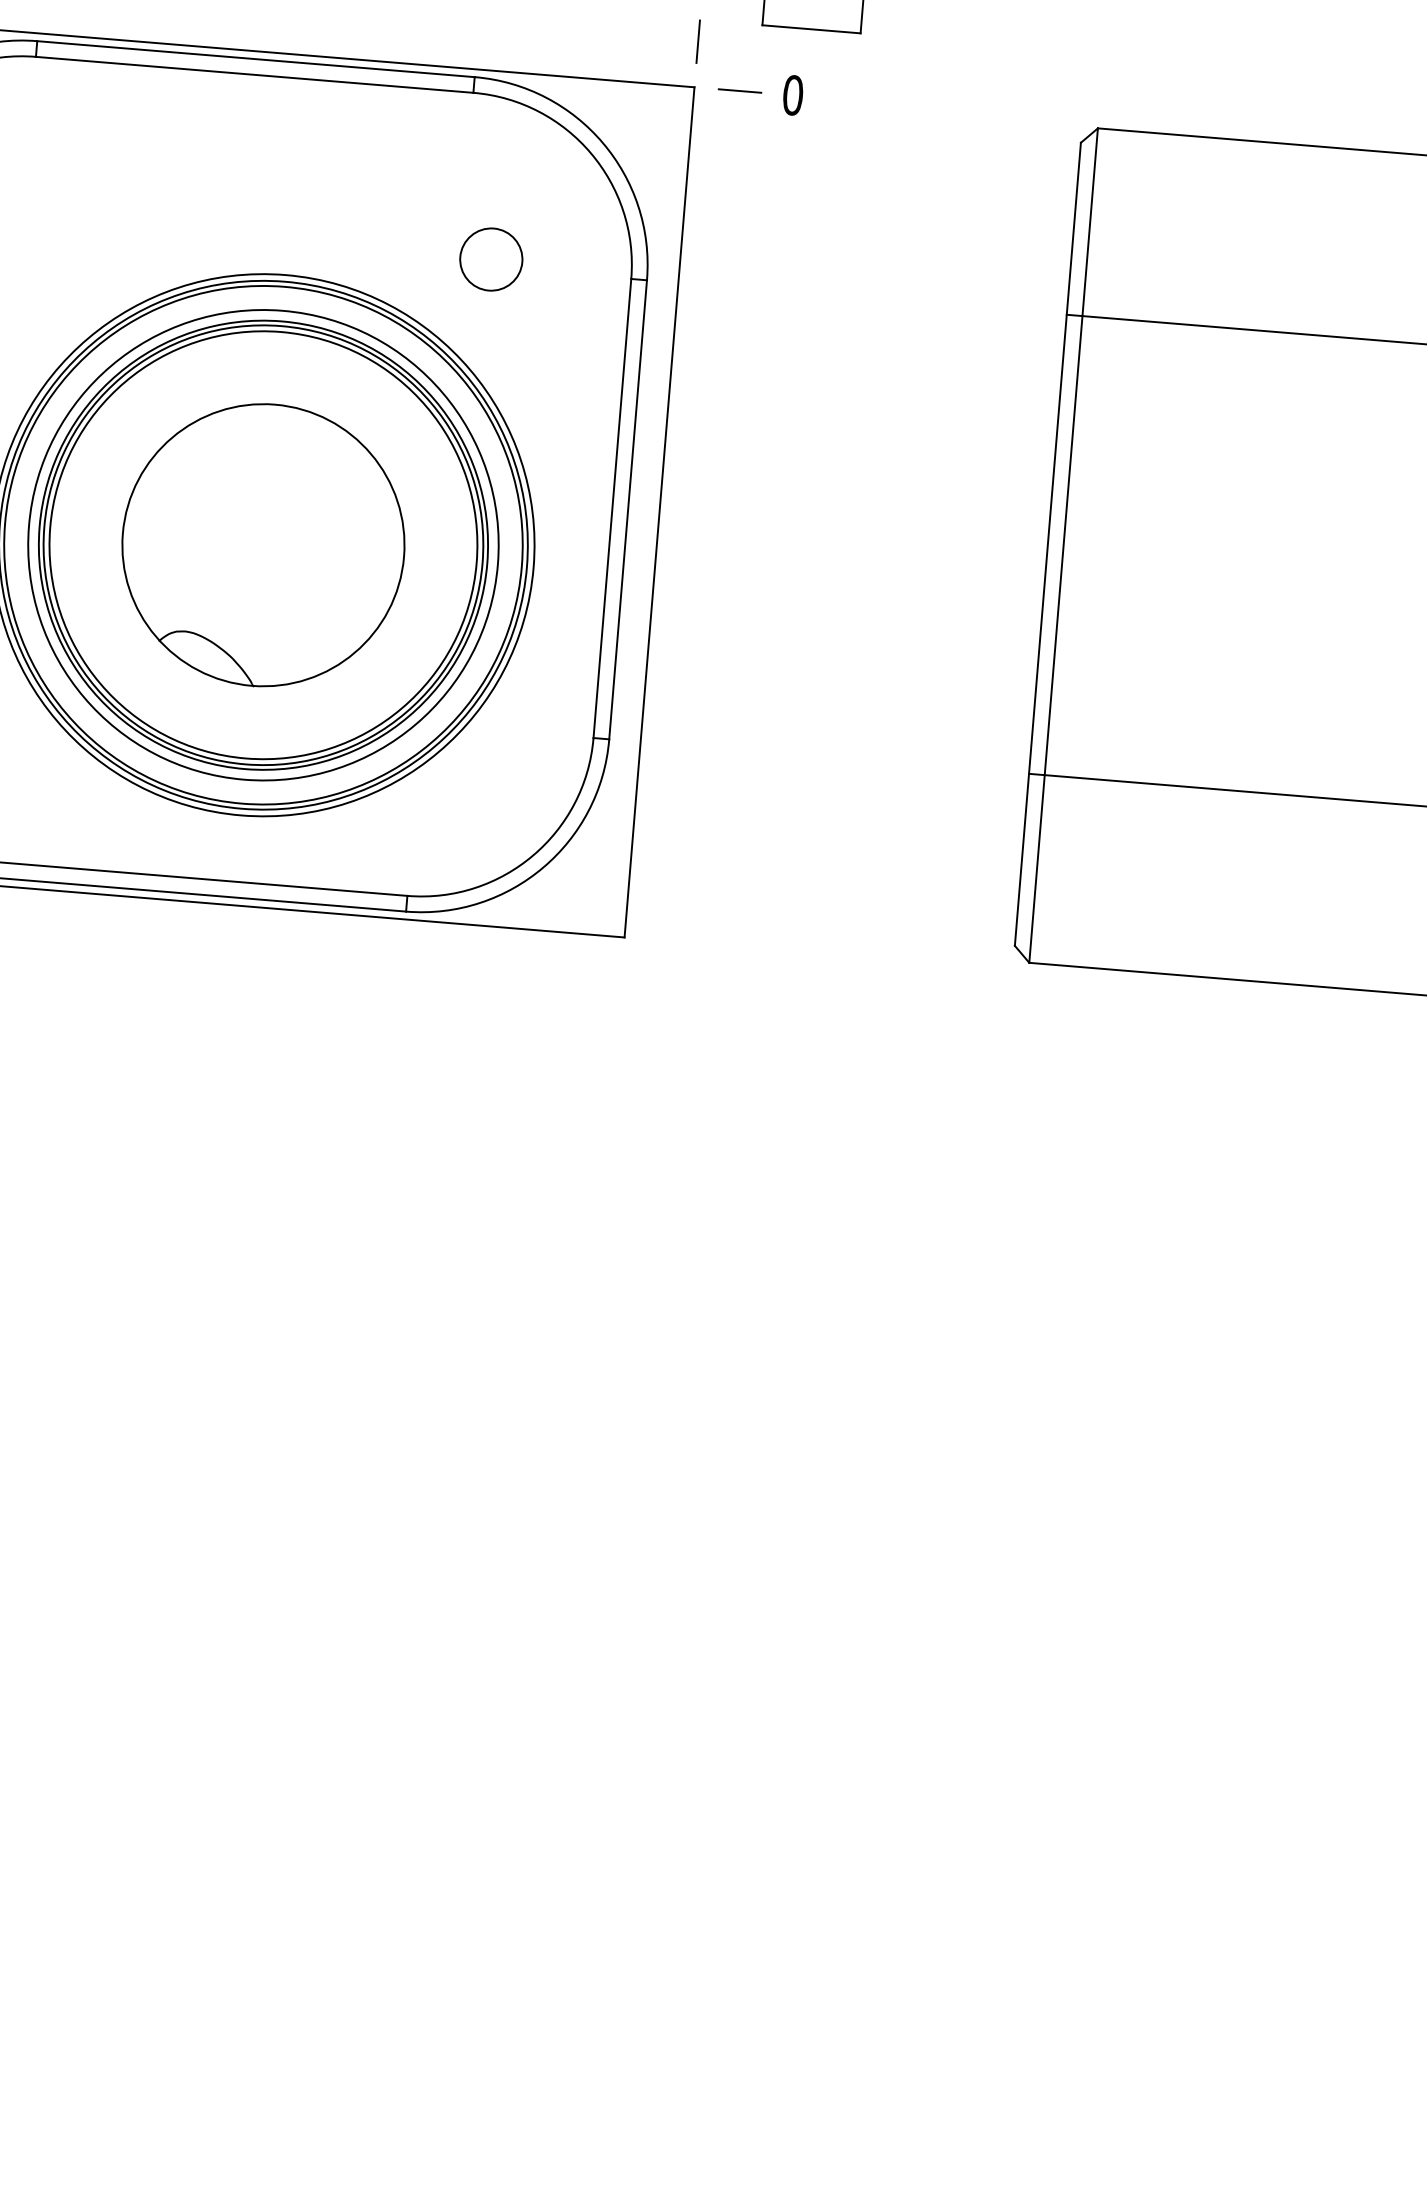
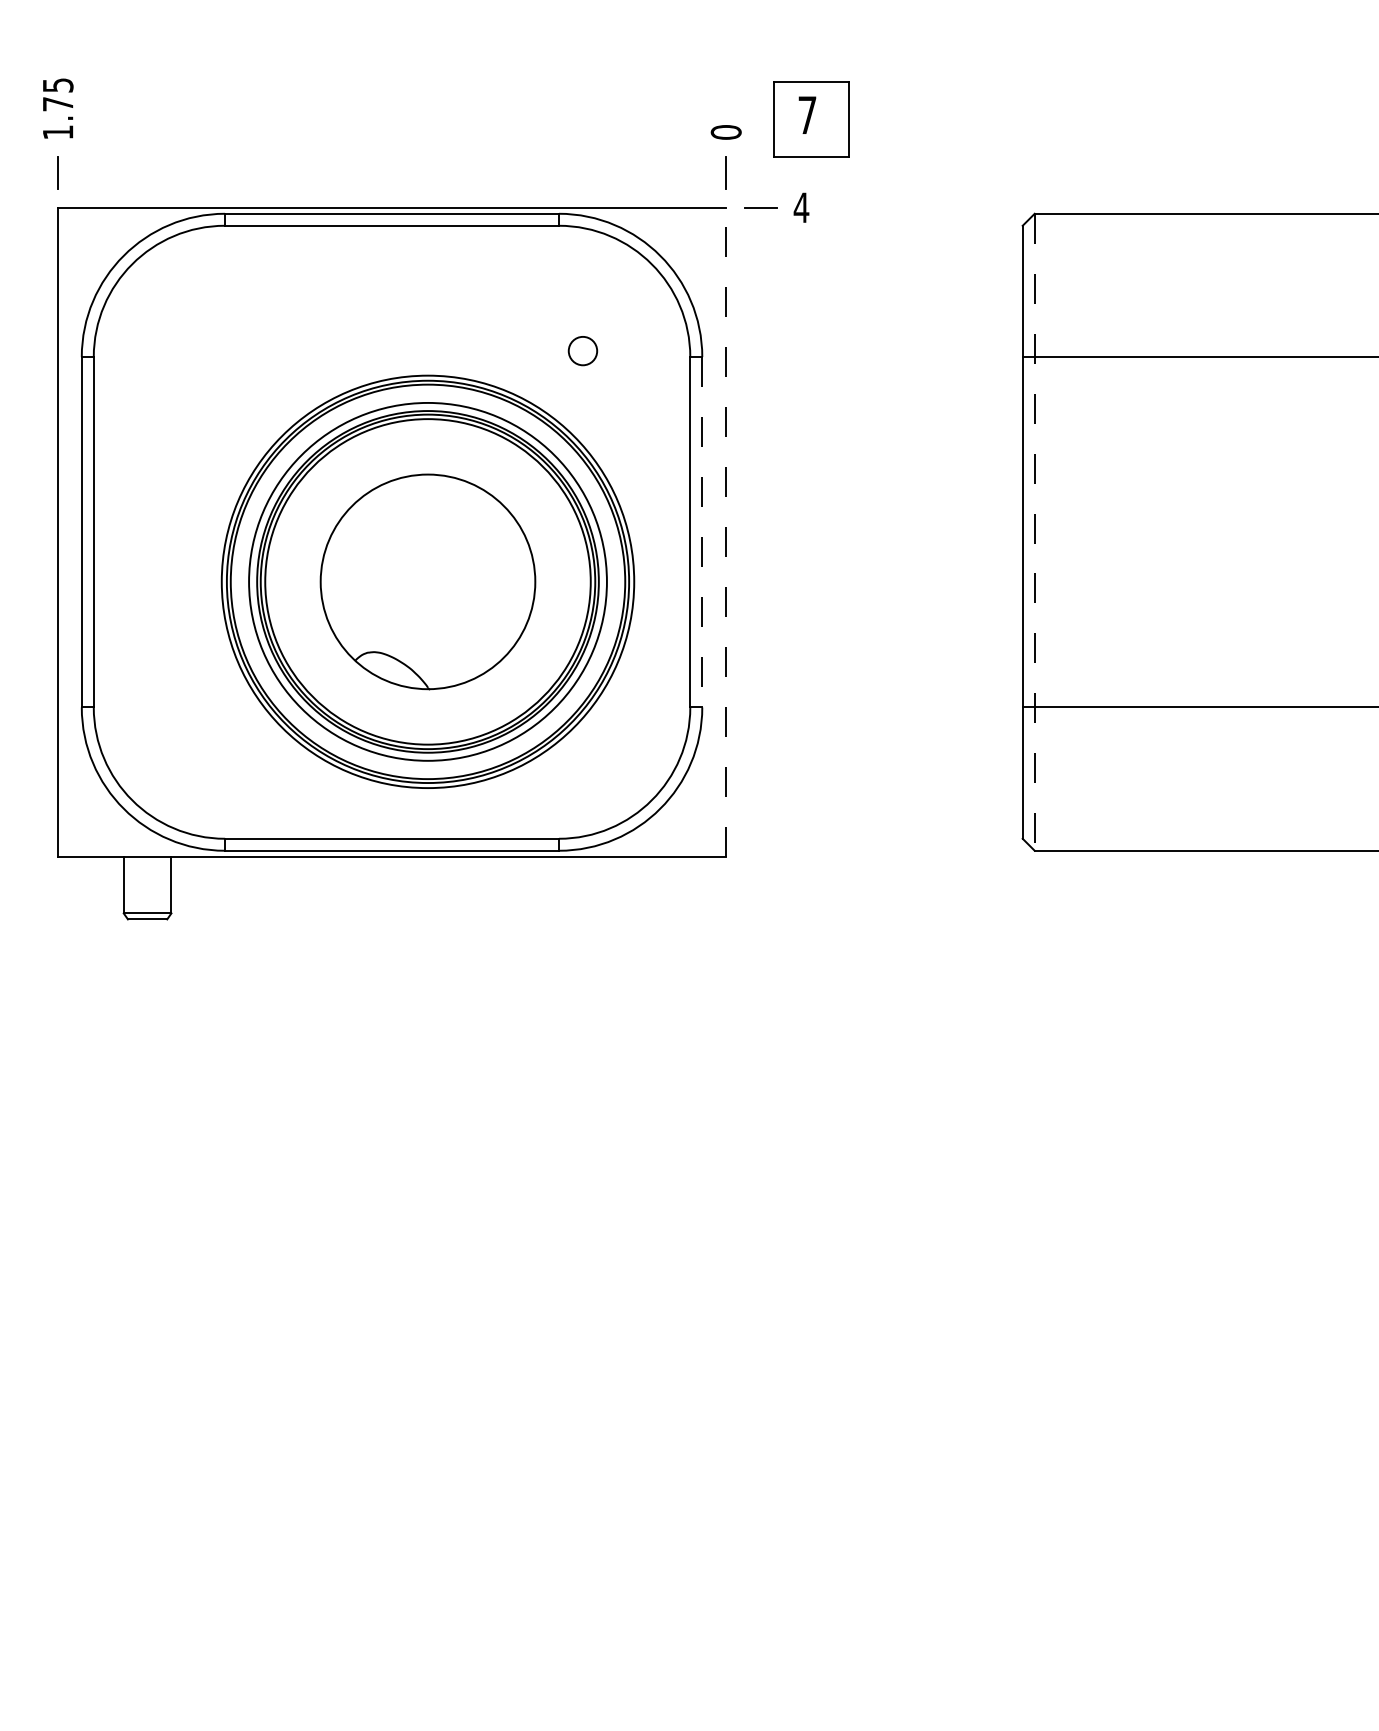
text: (793, 94) -> (801, 207), 0 -> 4
circle: (490, 258) -> (582, 350), size x0.6
line: (628, 510) -> (702, 532), solid -> dashed
line: (659, 511) -> (726, 531), solid -> dashed
line: (1063, 545) -> (1034, 532), solid -> dashed

